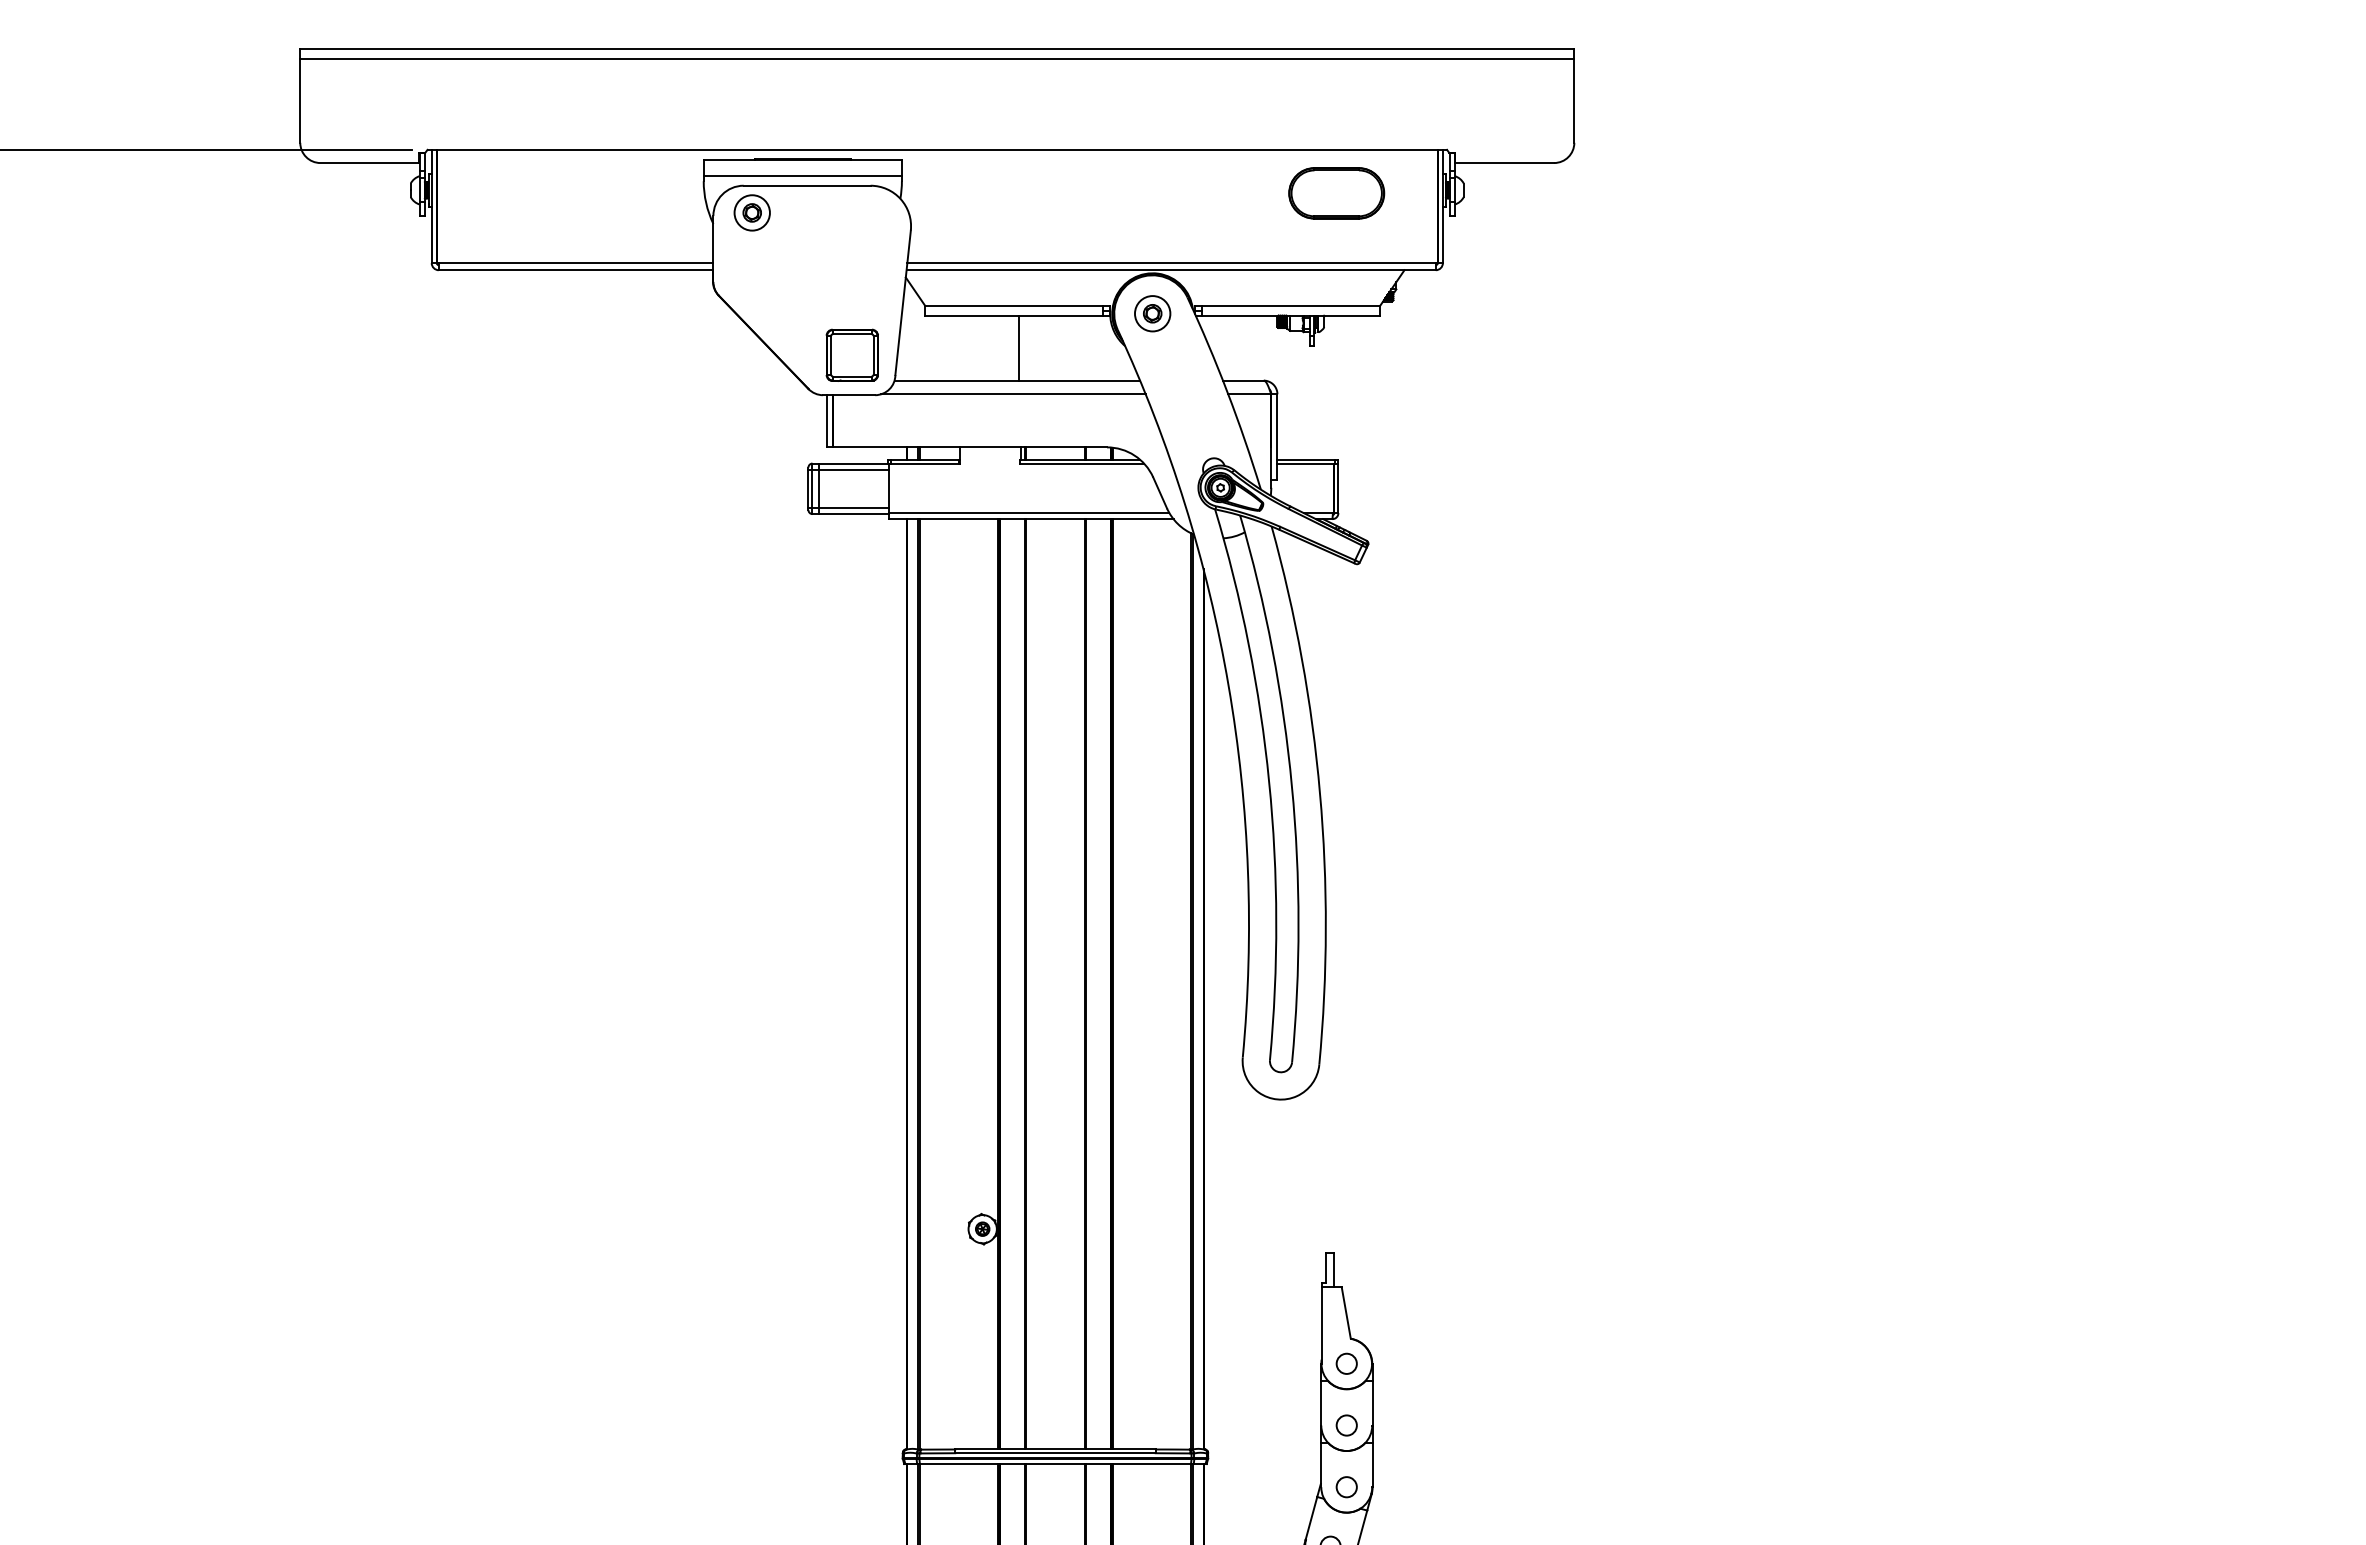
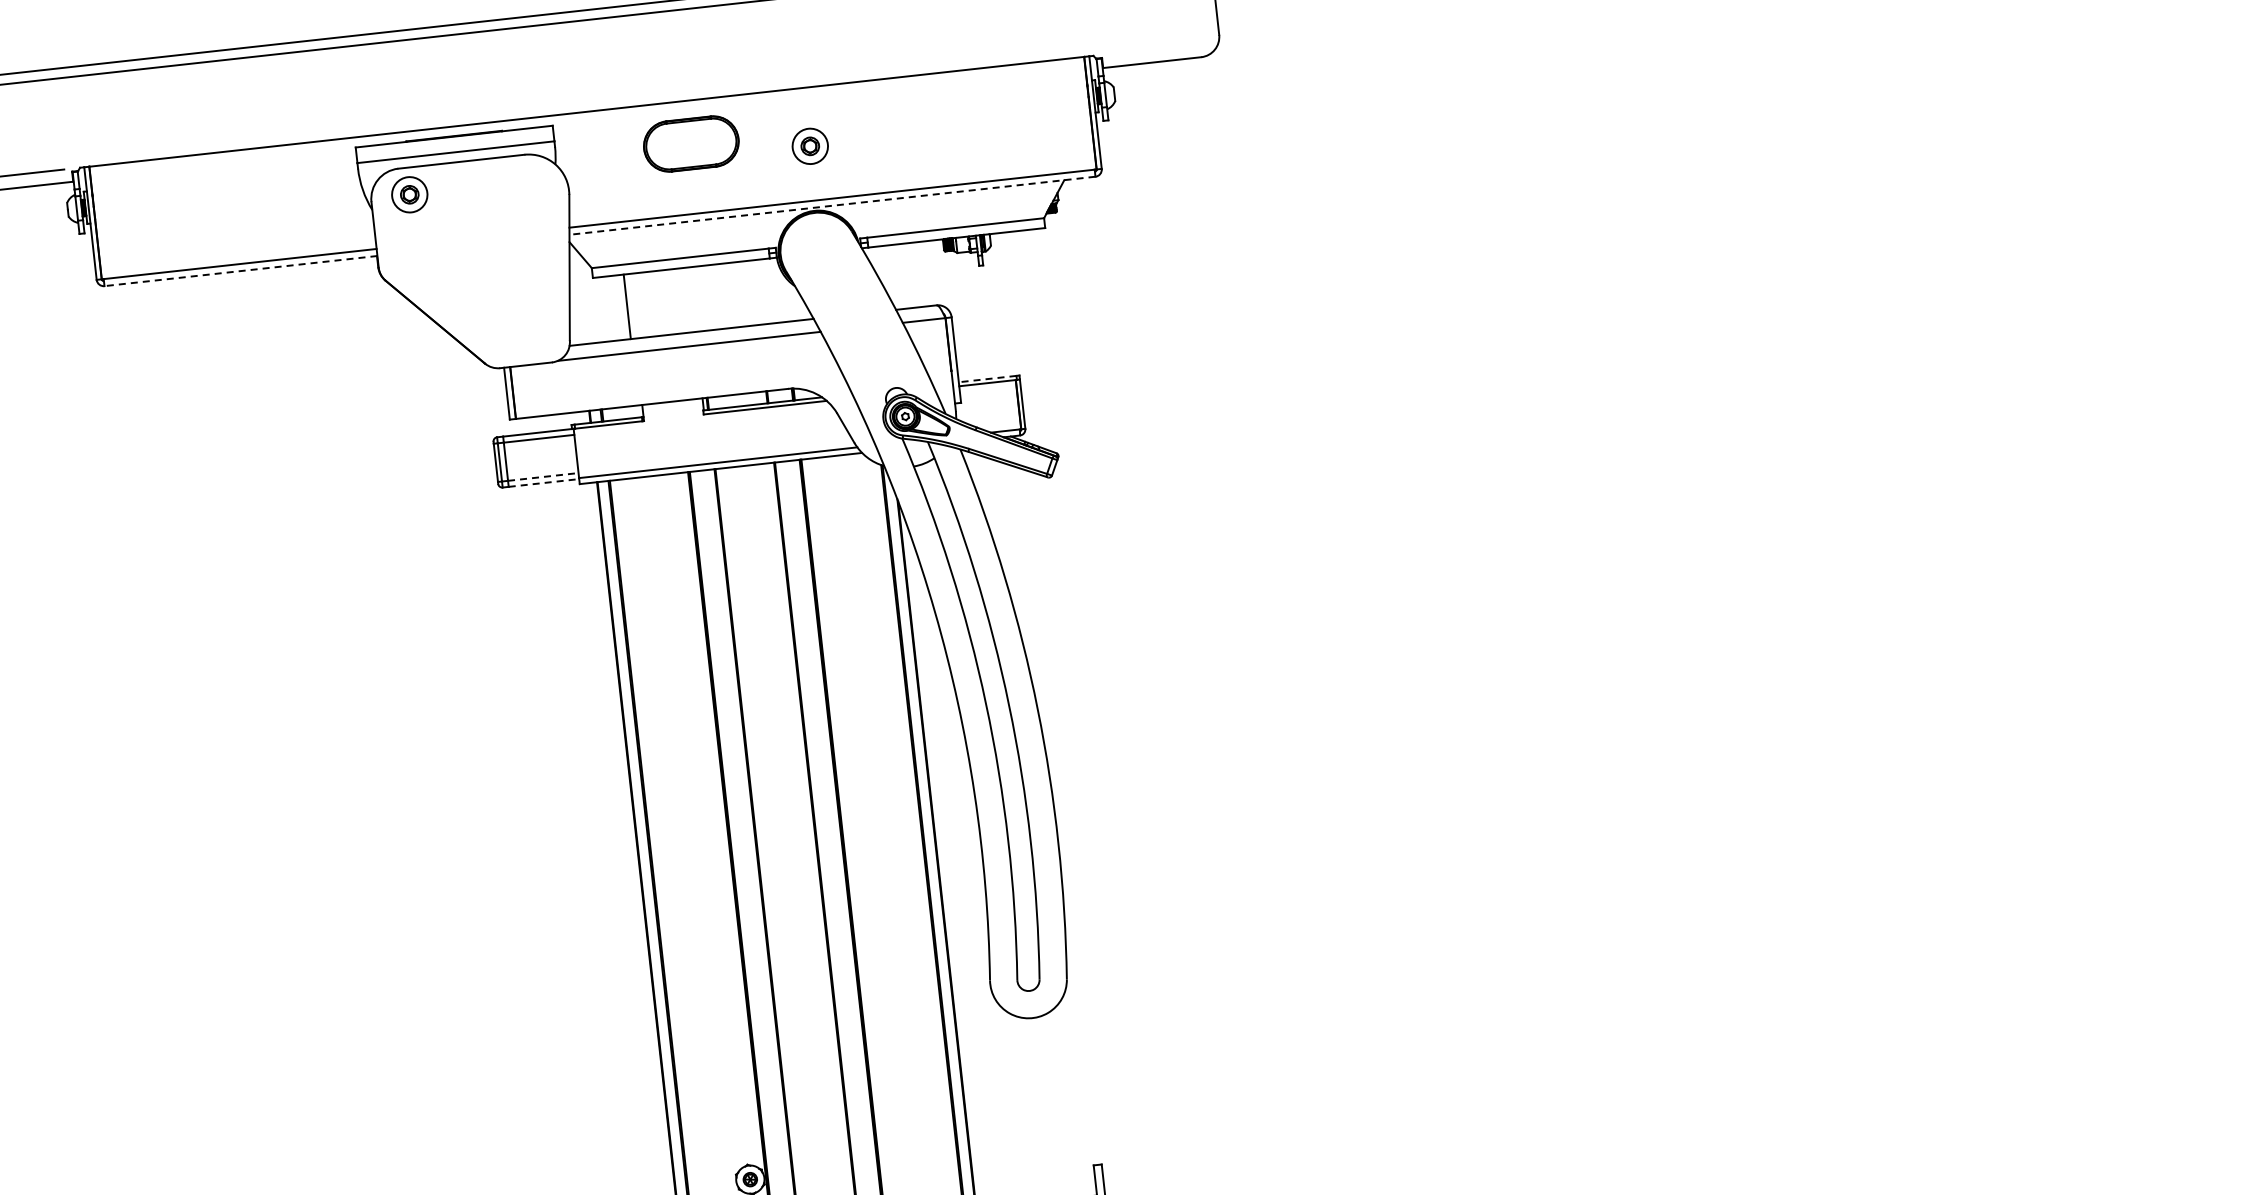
part: (1336, 193) -> (691, 144), moved
line: (575, 270) -> (240, 271), solid -> dashed
line: (1171, 270) -> (832, 206), solid -> dashed
part: (1152, 313) -> (810, 146), moved
line: (1019, 347) -> (627, 306), moved
part: (851, 354) -> (523, 324), removed
line: (1306, 459) -> (987, 379), solid -> dashed
line: (854, 508) -> (543, 477), solid -> dashed
line: (854, 514) -> (544, 483), solid -> dashed

